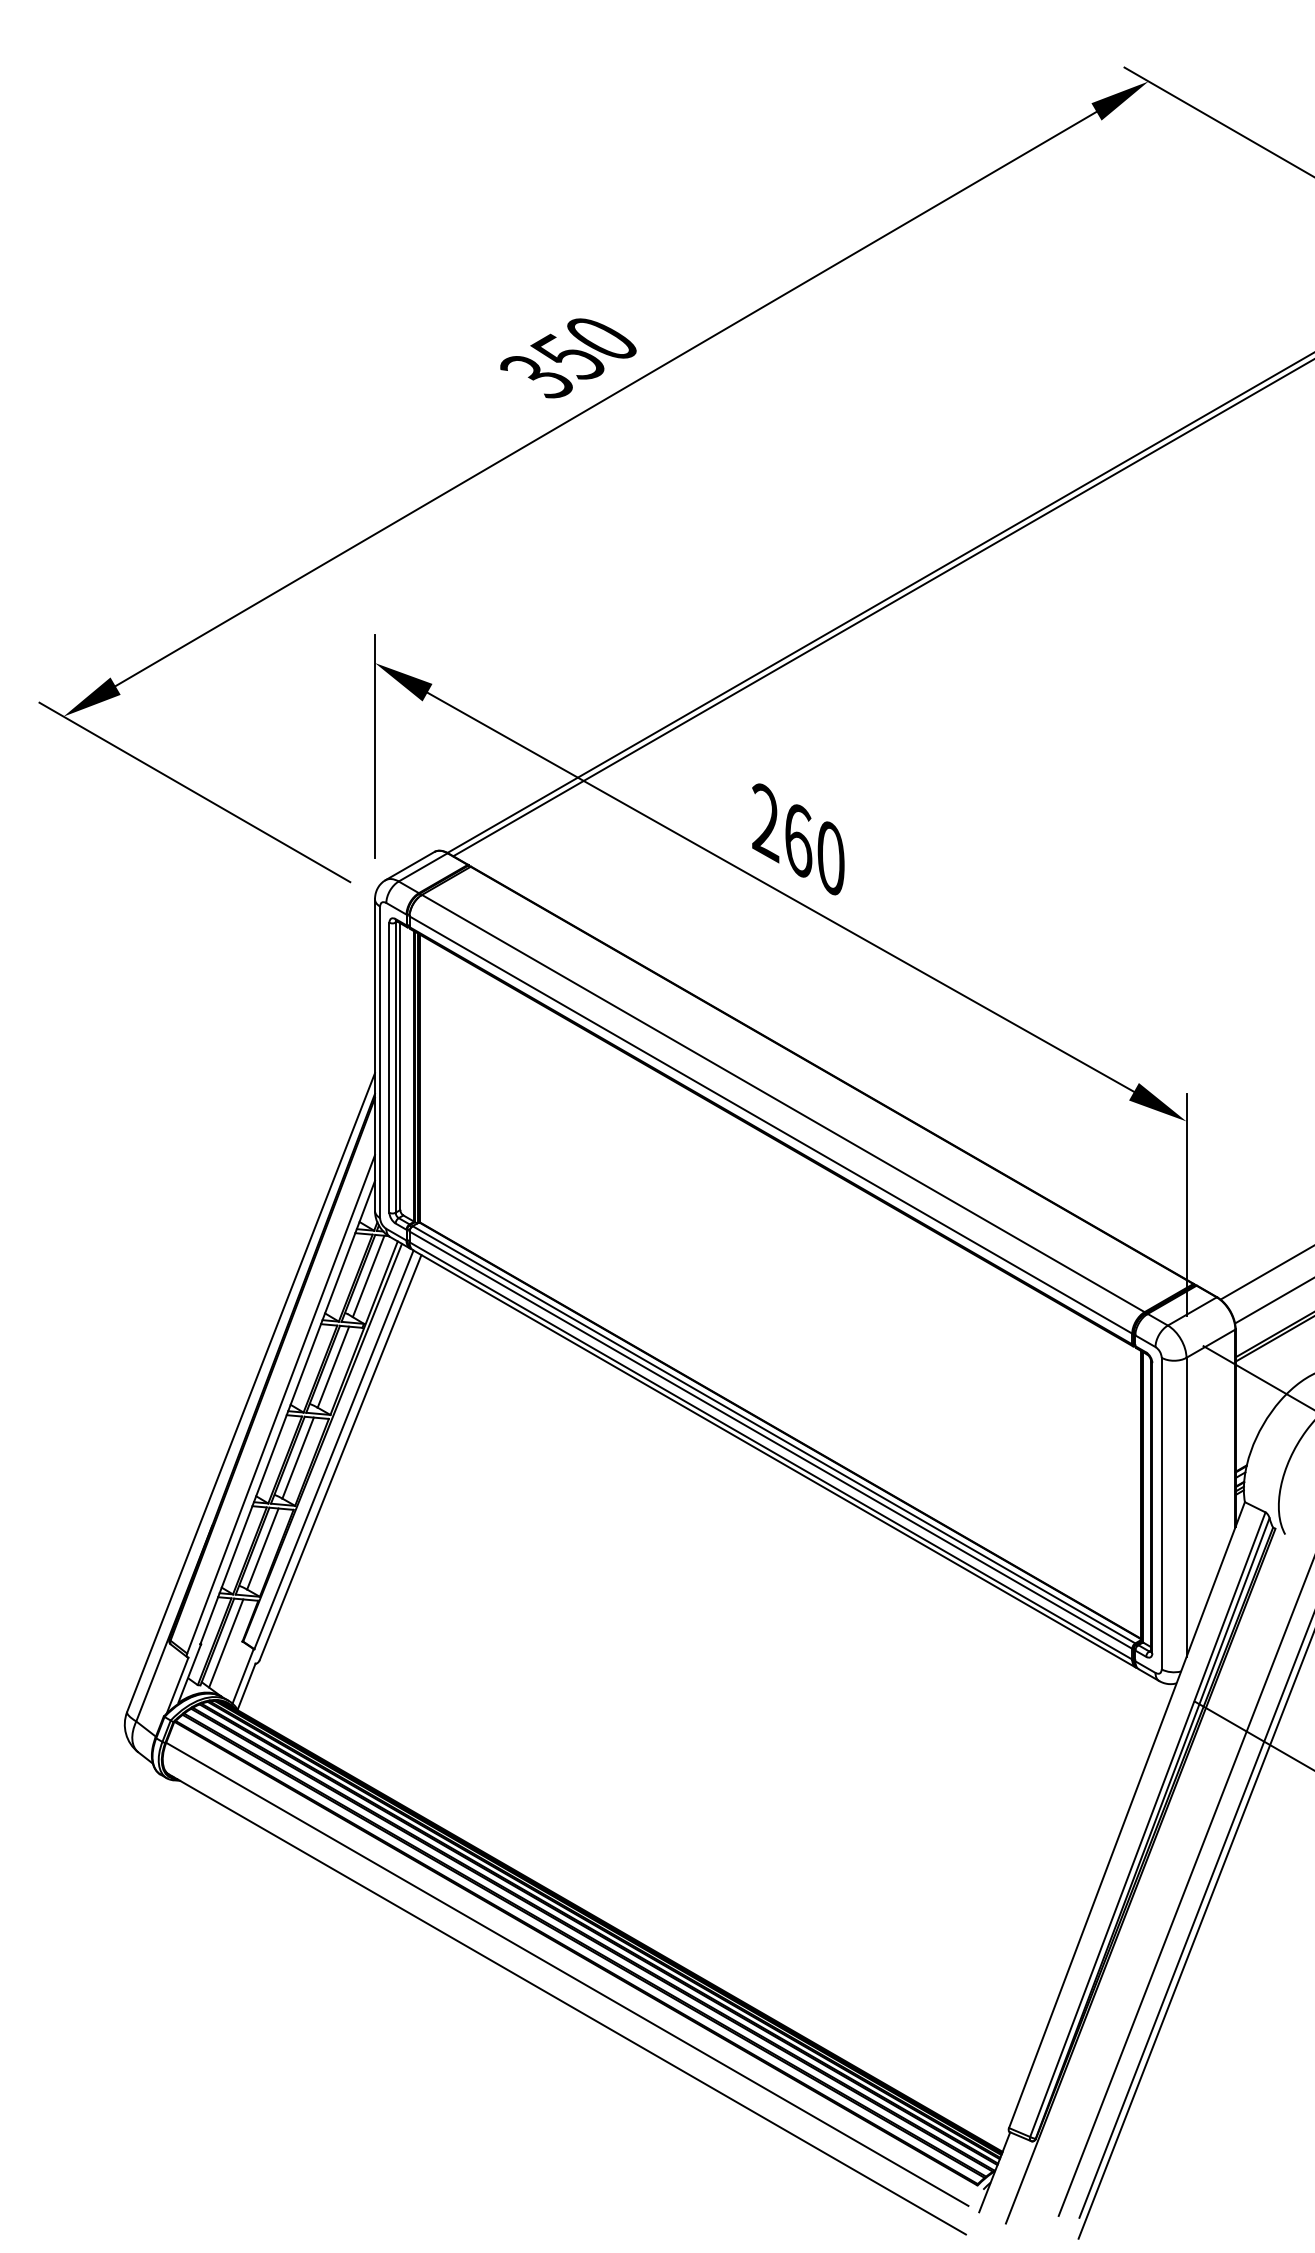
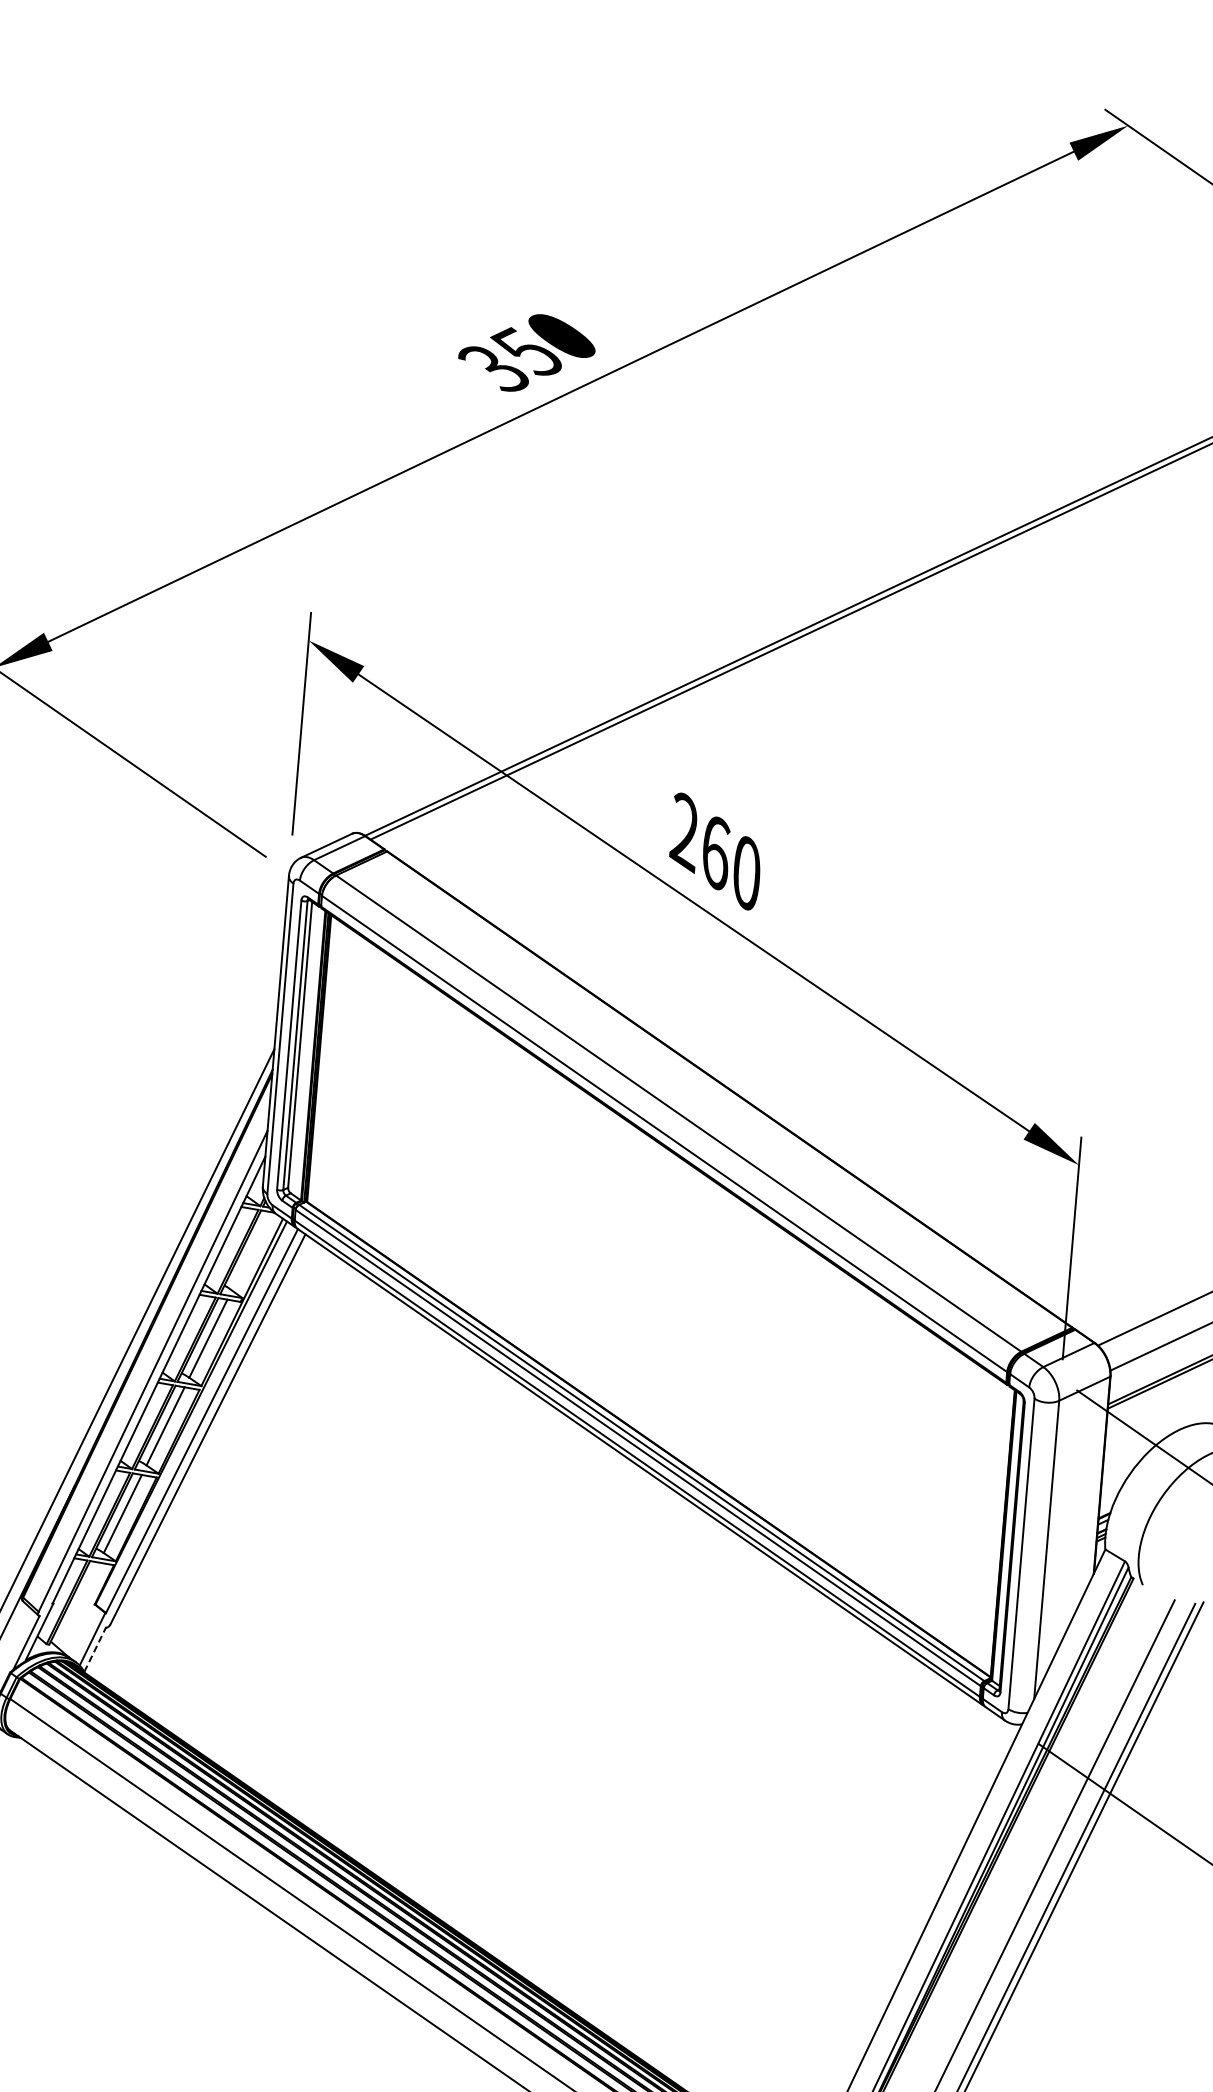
line: (368, 1276) -> (250, 1251), removed
line: (226, 1643) -> (78, 1605), removed
line: (246, 1686) -> (95, 1649), solid -> dashed

